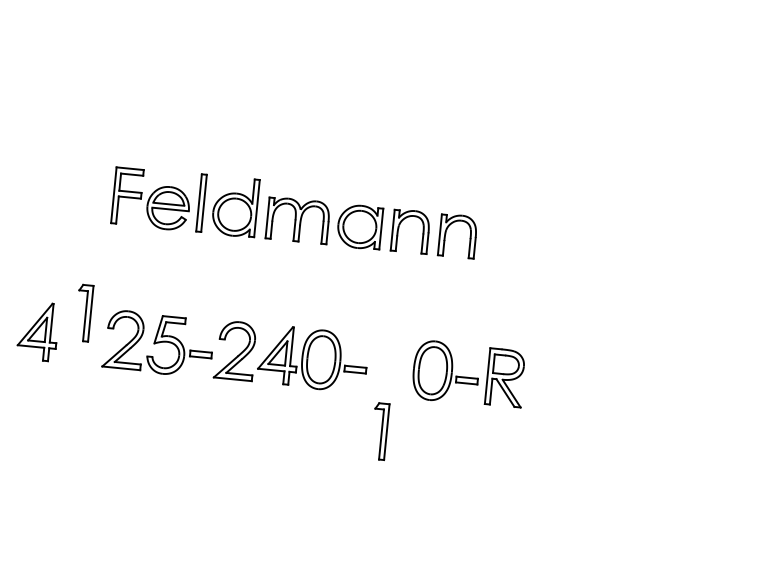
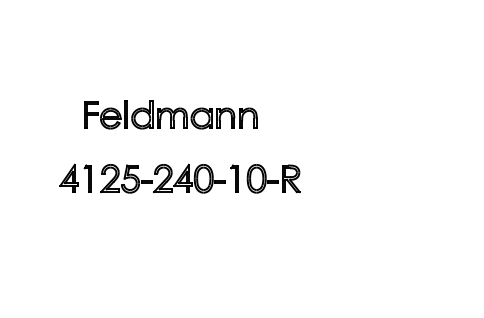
part: (294, 211) -> (170, 114), moved
part: (82, 312) -> (87, 178), moved
part: (379, 430) -> (234, 178), moved

